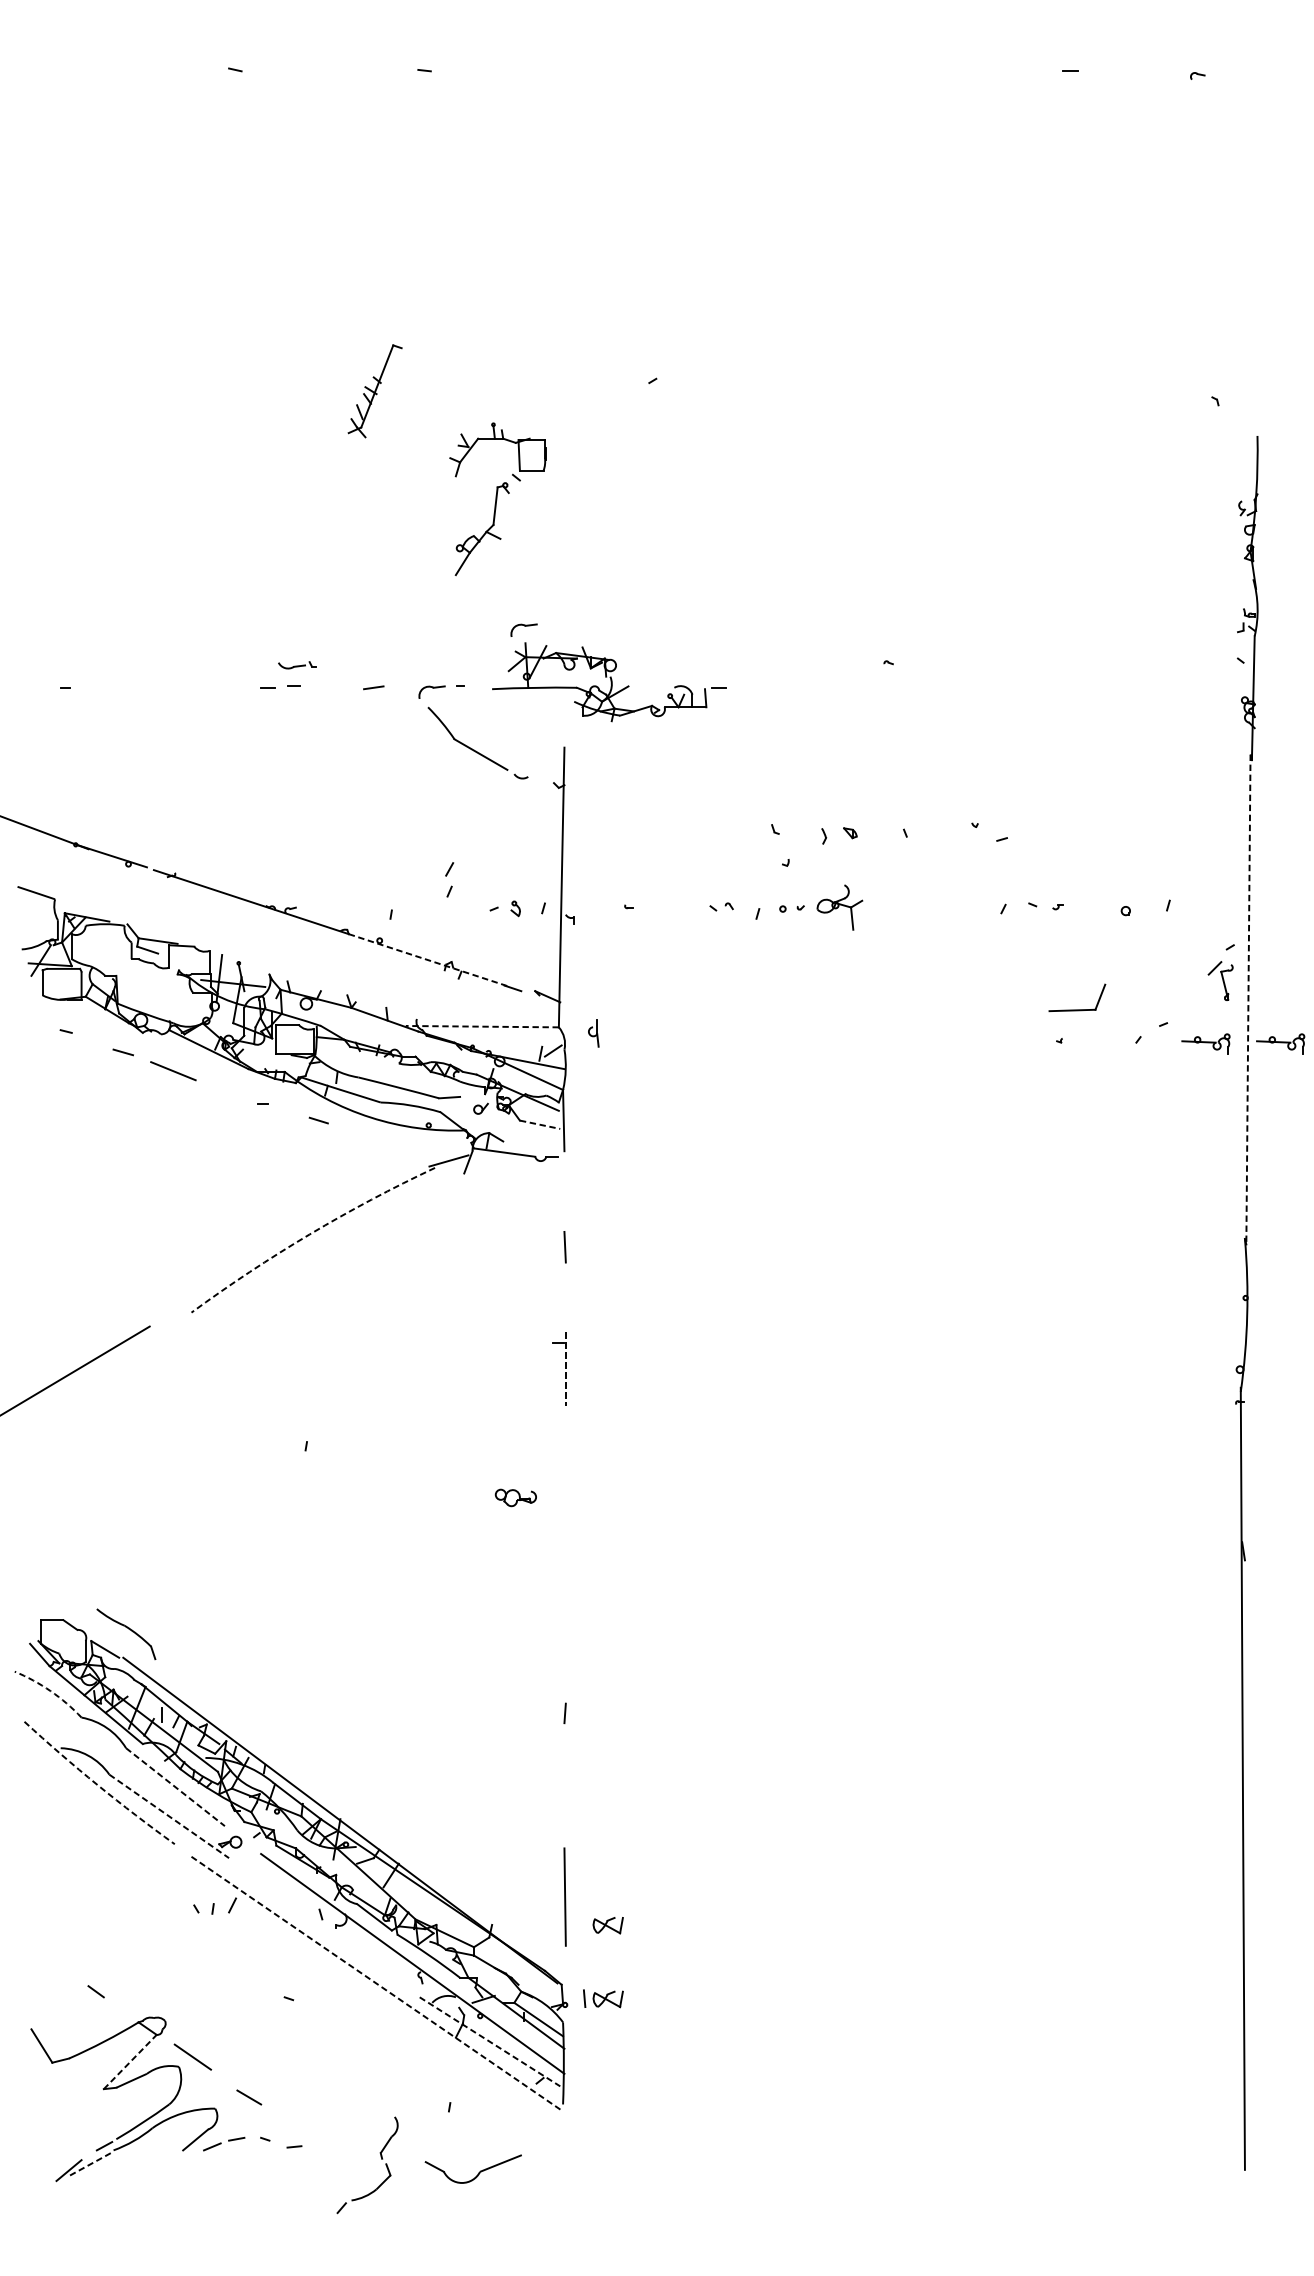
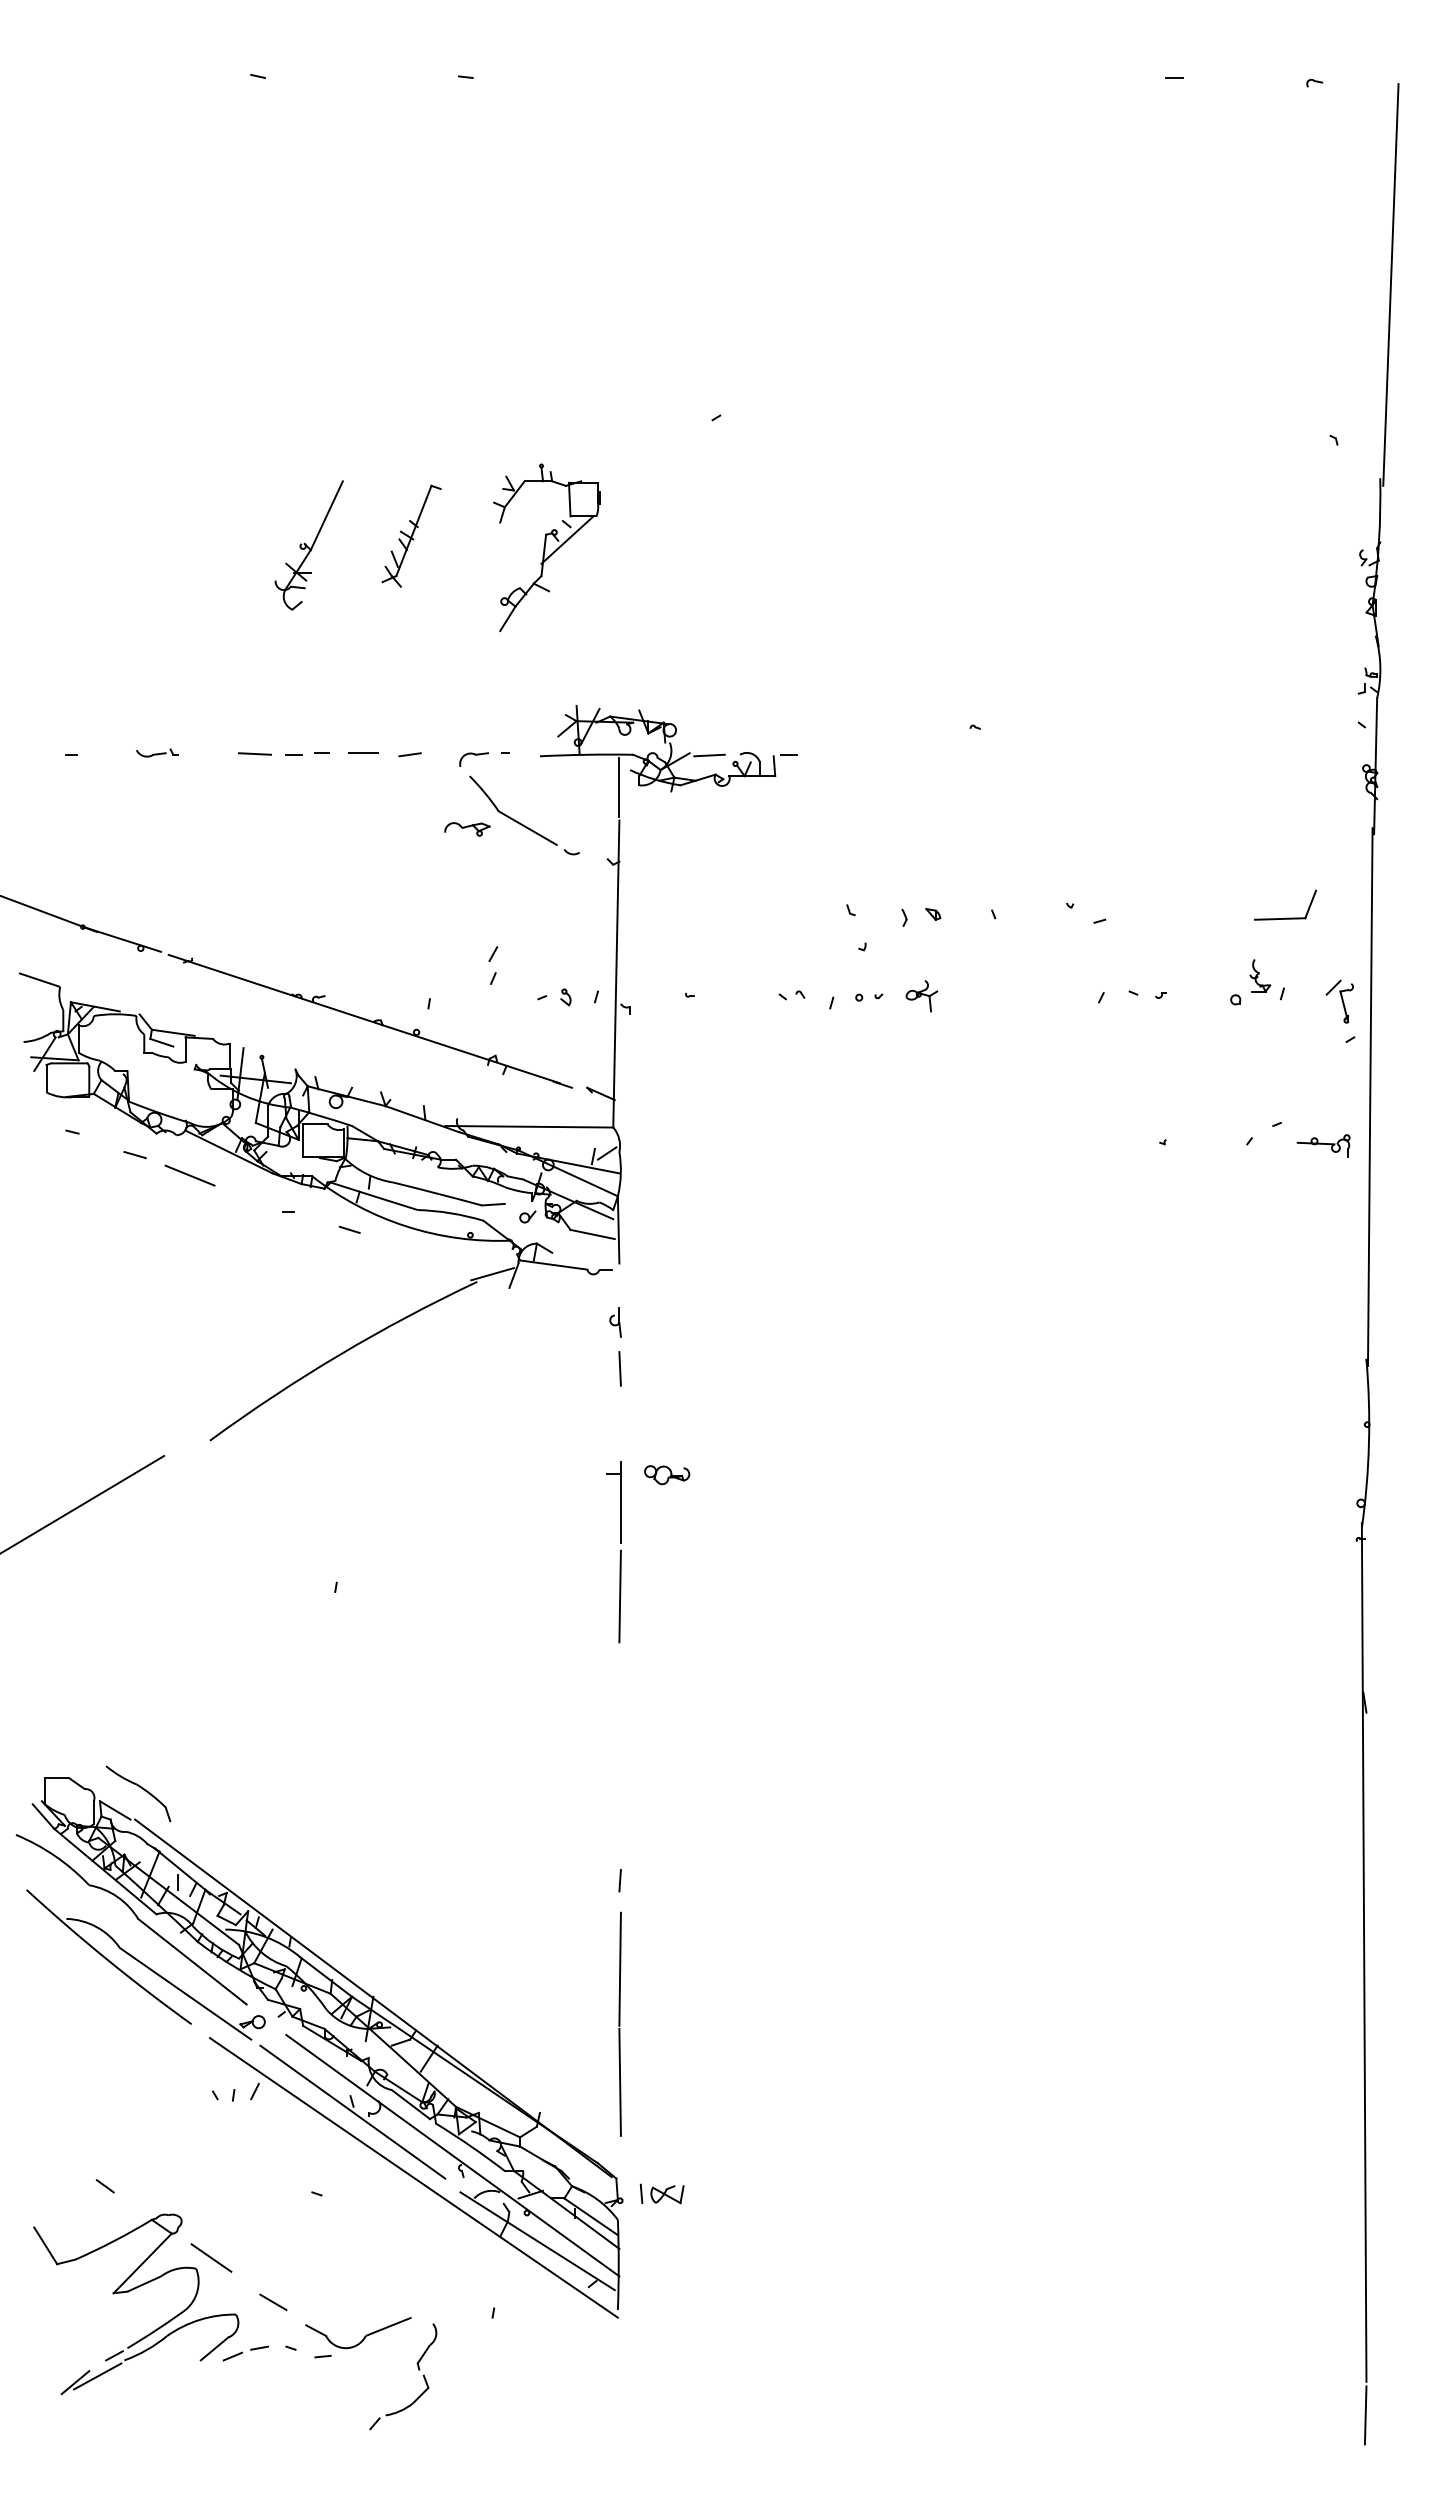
line: (1266, 259) -> (1390, 284), added
part: (375, 390) -> (411, 535), moved
line: (517, 491) -> (567, 539), added
part: (281, 497) -> (308, 545), added
part: (523, 630) -> (574, 691), removed
part: (297, 664) -> (157, 752), moved
line: (232, 686) -> (255, 753), added
line: (331, 686) -> (363, 753), added
line: (646, 688) -> (709, 755), added
line: (564, 717) -> (619, 787), added
part: (426, 755) -> (467, 829), added
part: (1148, 888) -> (1260, 975), added
part: (839, 907) -> (921, 996), size x0.62
line: (429, 960) -> (471, 1054), dashed -> solid
part: (1220, 980) -> (1339, 1001), moved
line: (1248, 999) -> (1370, 1096), dashed -> solid
part: (1078, 1009) -> (1286, 917), moved
line: (481, 1026) -> (528, 1126), dashed -> solid
part: (593, 1033) -> (615, 1322), moved
part: (1280, 1043) -> (1405, 1145), removed
line: (539, 1124) -> (592, 1234), dashed -> solid
arc: (309, 1234) -> (339, 1354), dashed -> solid
line: (565, 1369) -> (620, 1503), dashed -> solid
line: (564, 1454) -> (619, 1596), added
part: (516, 1498) -> (667, 1475), moved
arc: (50, 1691) -> (55, 1856), dashed -> solid
arc: (98, 1785) -> (107, 1959), dashed -> solid
line: (175, 1787) -> (192, 1961), dashed -> solid
line: (564, 1793) -> (619, 1968), added
line: (169, 1817) -> (185, 1994), dashed -> solid
line: (321, 1923) -> (352, 2111), added
part: (608, 1925) -> (667, 2113), removed
line: (377, 1984) -> (414, 2178), dashed -> solid
line: (490, 2042) -> (538, 2241), dashed -> solid
line: (130, 2062) -> (142, 2263), dashed -> solid
line: (89, 2165) -> (97, 2376), dashed -> solid
part: (478, 2173) -> (363, 2337), moved
line: (1244, 2200) -> (1365, 2415), added

